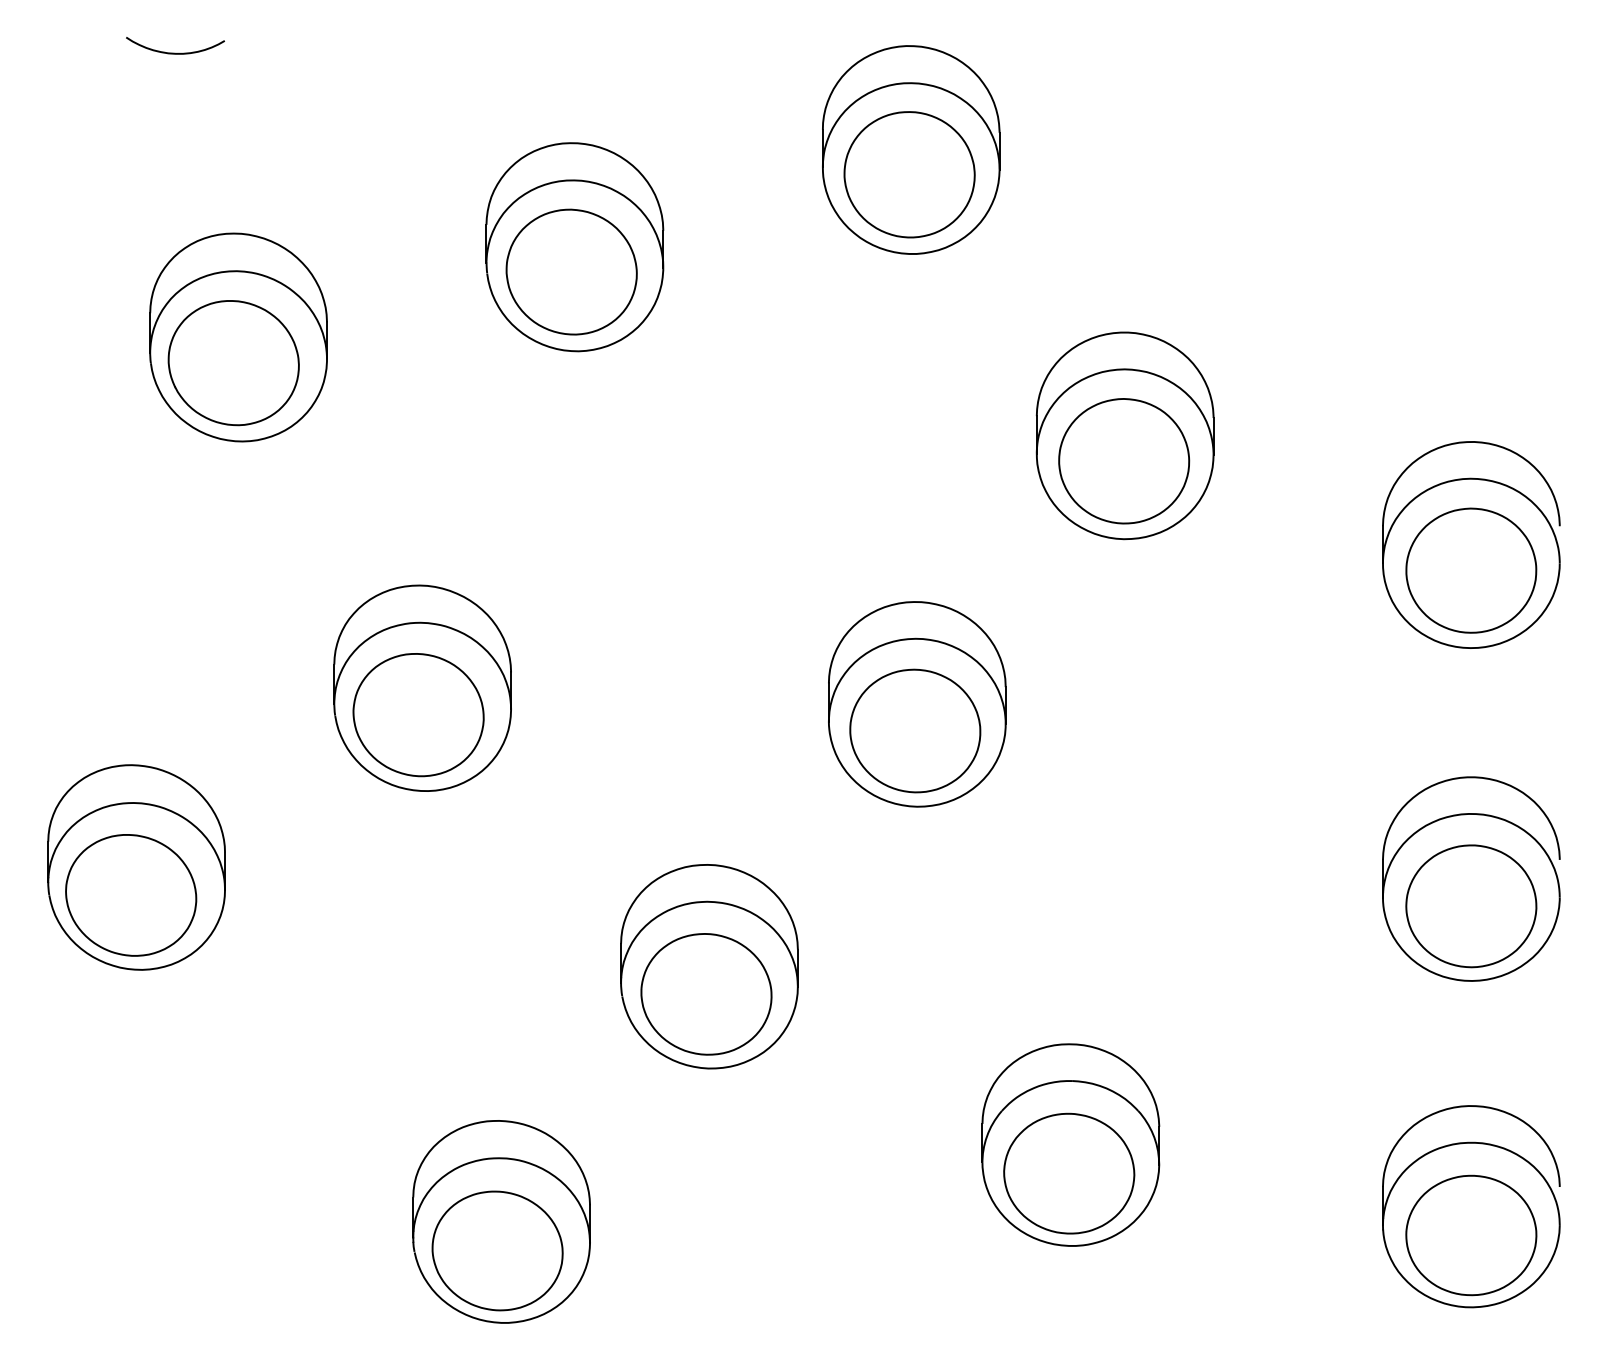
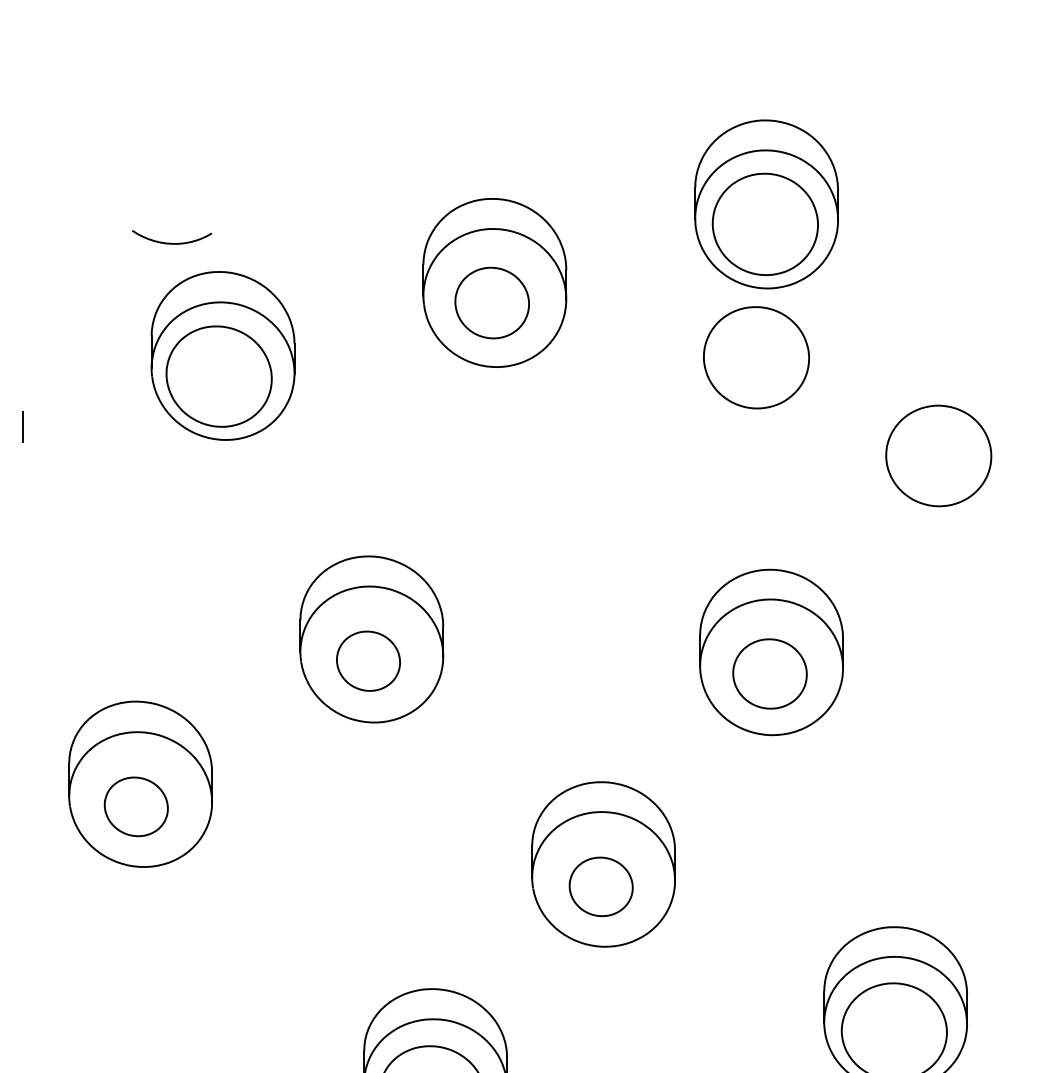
curve: (175, 52) -> (172, 242), moved
part: (571, 271) -> (492, 302), size x0.7
part: (898, 339) -> (756, 357), added
part: (1124, 435) -> (939, 435), removed
part: (418, 715) -> (368, 661), size x0.6
part: (915, 730) -> (770, 673), size x0.7
part: (131, 895) -> (136, 806), size x0.6
part: (706, 994) -> (601, 886), size x0.6

